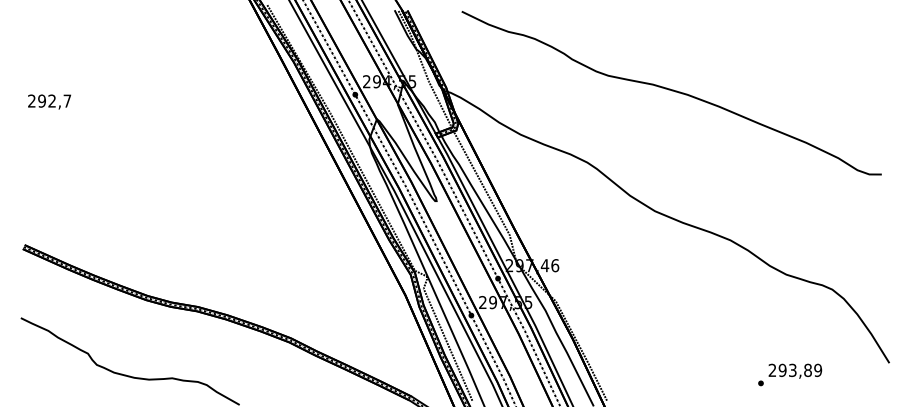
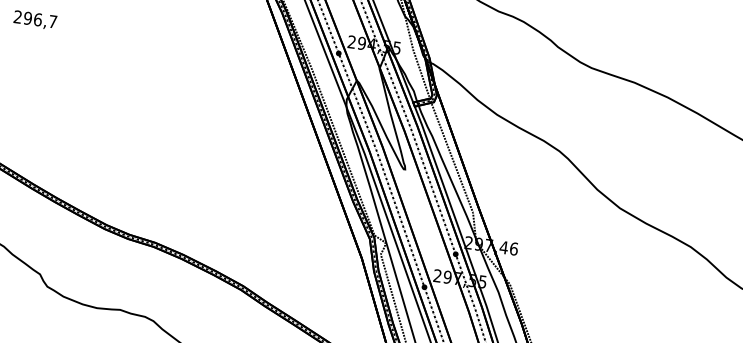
text: (52, 100) -> (38, 19), 292,7 -> 296,7

